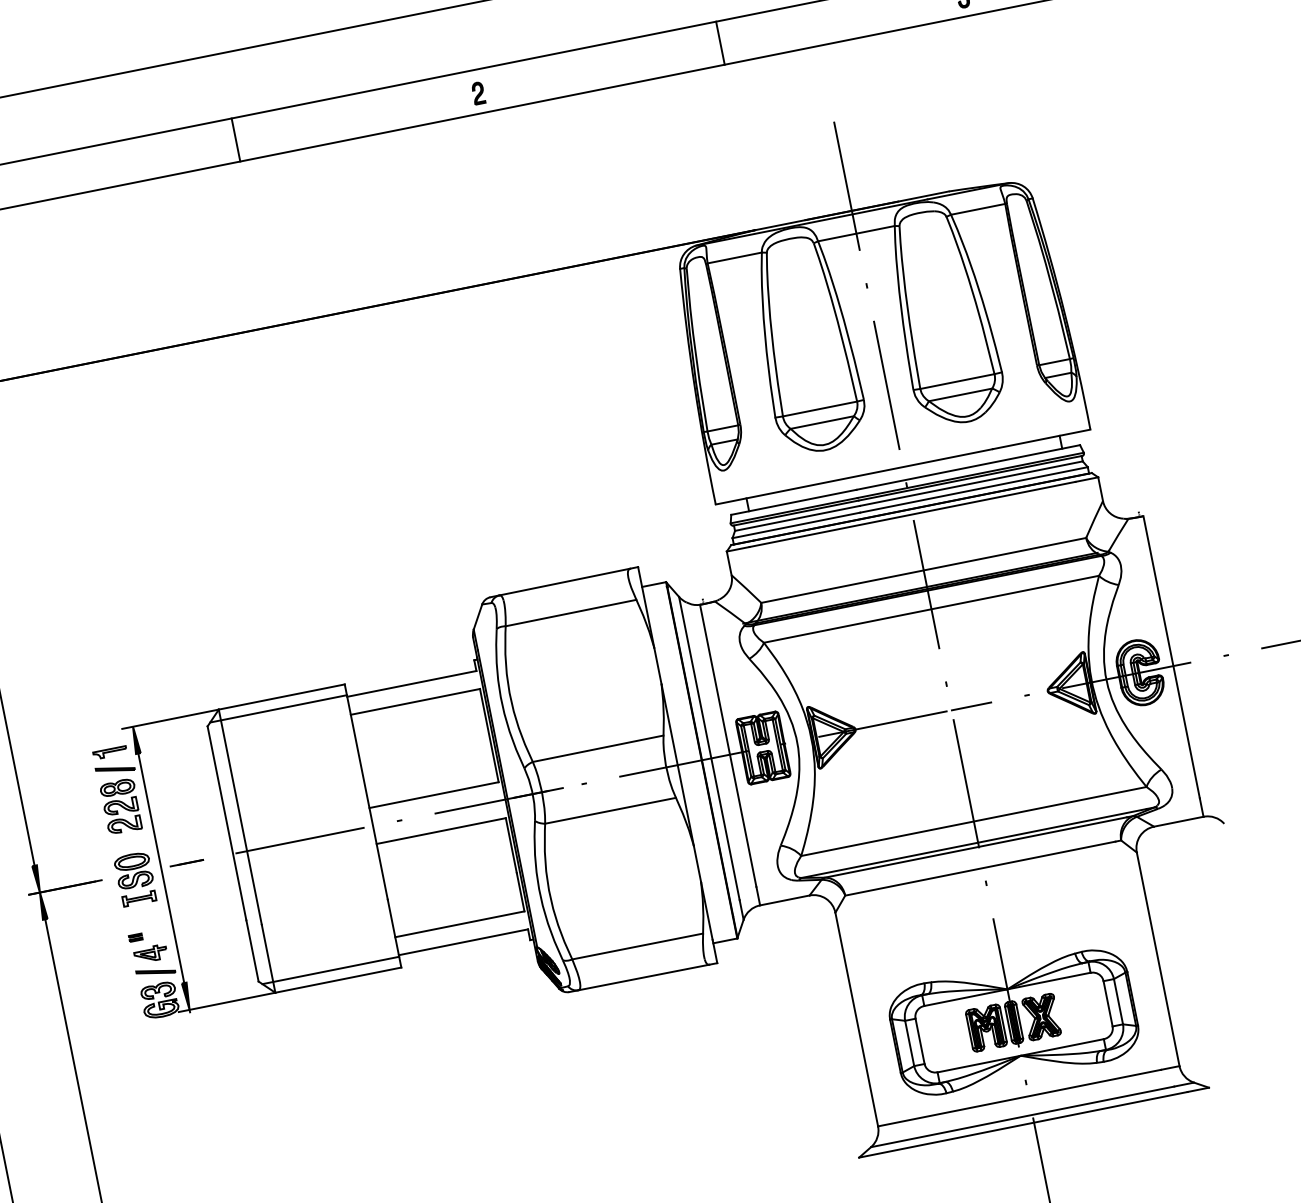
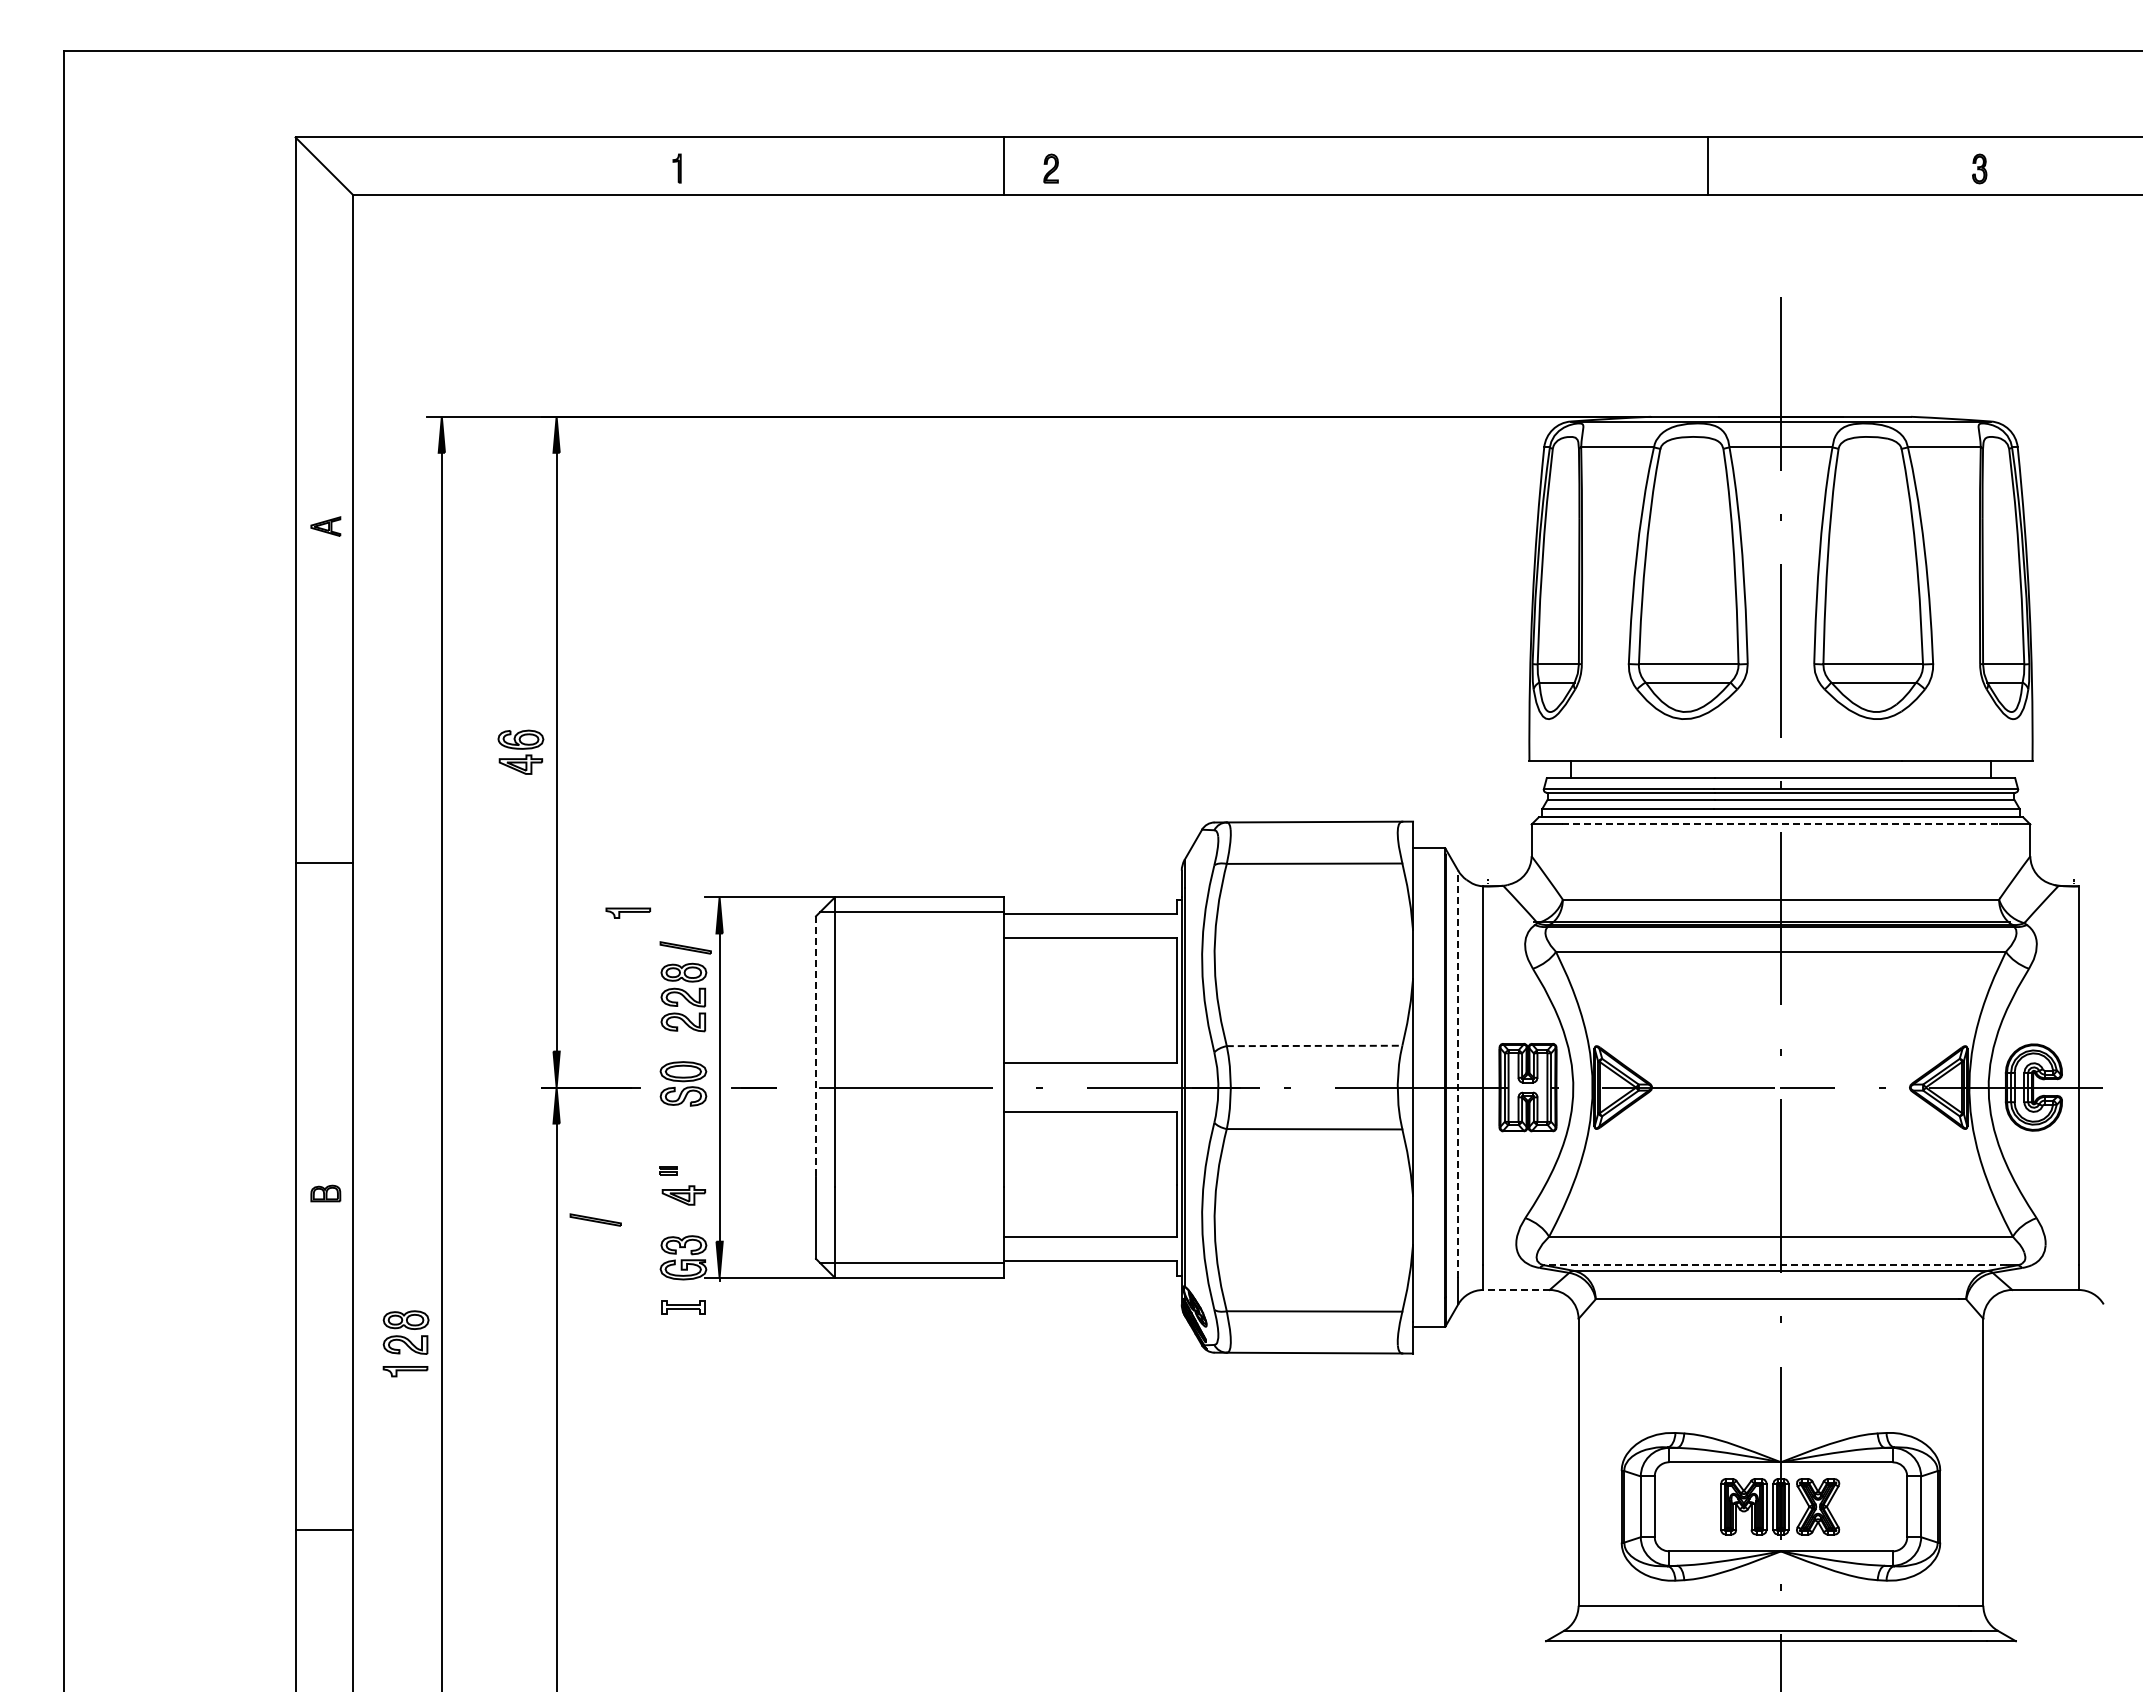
line: (720, 43) -> (1707, 166), moved
part: (477, 93) -> (1050, 168), moved
line: (912, 514) -> (1780, 824), solid -> dashed
line: (598, 748) -> (1314, 1045), solid -> dashed
line: (709, 748) -> (1458, 1074), solid -> dashed
part: (110, 752) -> (628, 912), moved
line: (227, 824) -> (816, 1047), solid -> dashed
line: (974, 843) -> (1775, 1265), solid -> dashed
part: (139, 898) -> (683, 1307), moved
line: (784, 900) -> (1515, 1289), solid -> dashed
part: (155, 971) -> (595, 1219), moved

